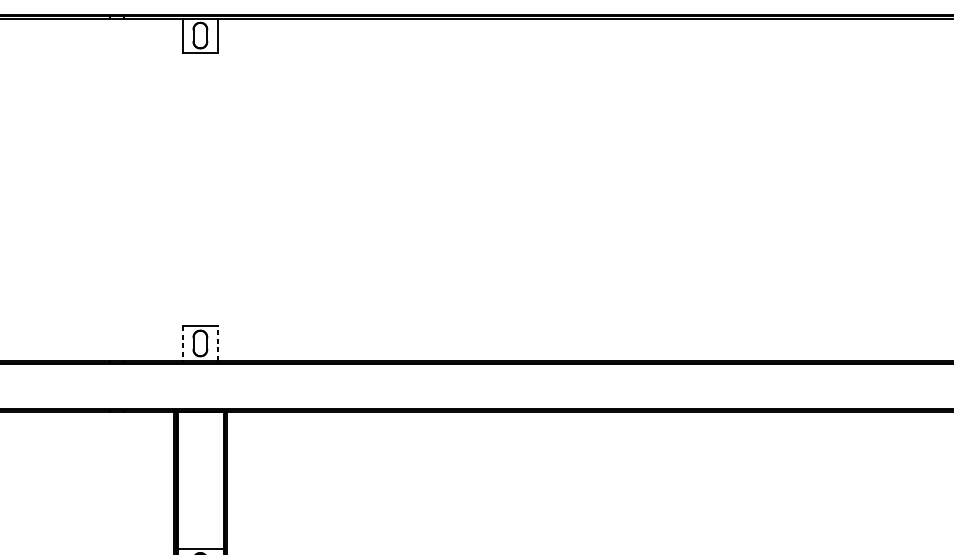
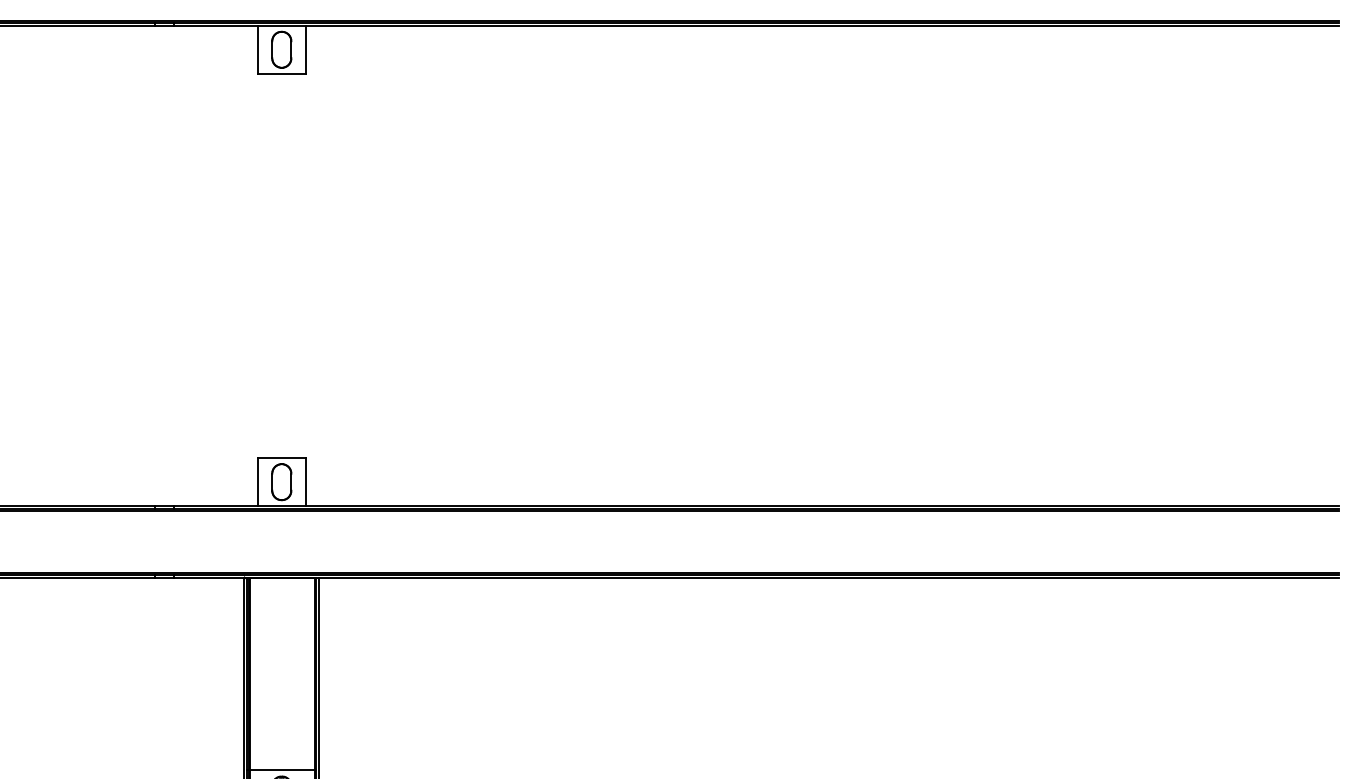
line: (183, 343) -> (257, 482), dashed -> solid
line: (217, 343) -> (305, 481), dashed -> solid

